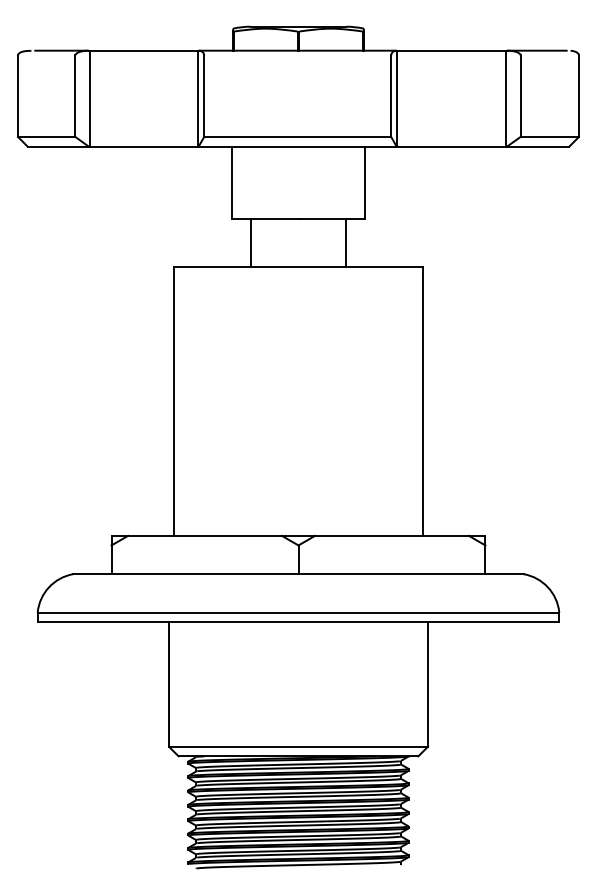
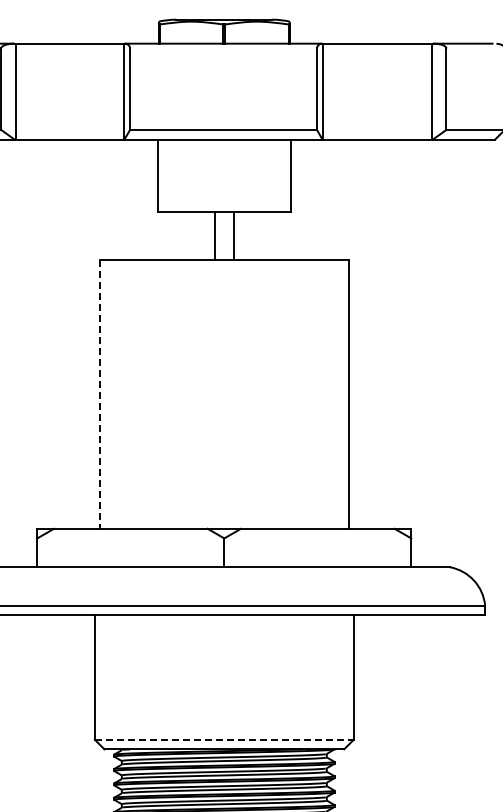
line: (250, 243) -> (215, 236), moved
line: (346, 243) -> (234, 236), moved
line: (173, 402) -> (99, 395), solid -> dashed
line: (298, 746) -> (224, 739), solid -> dashed

